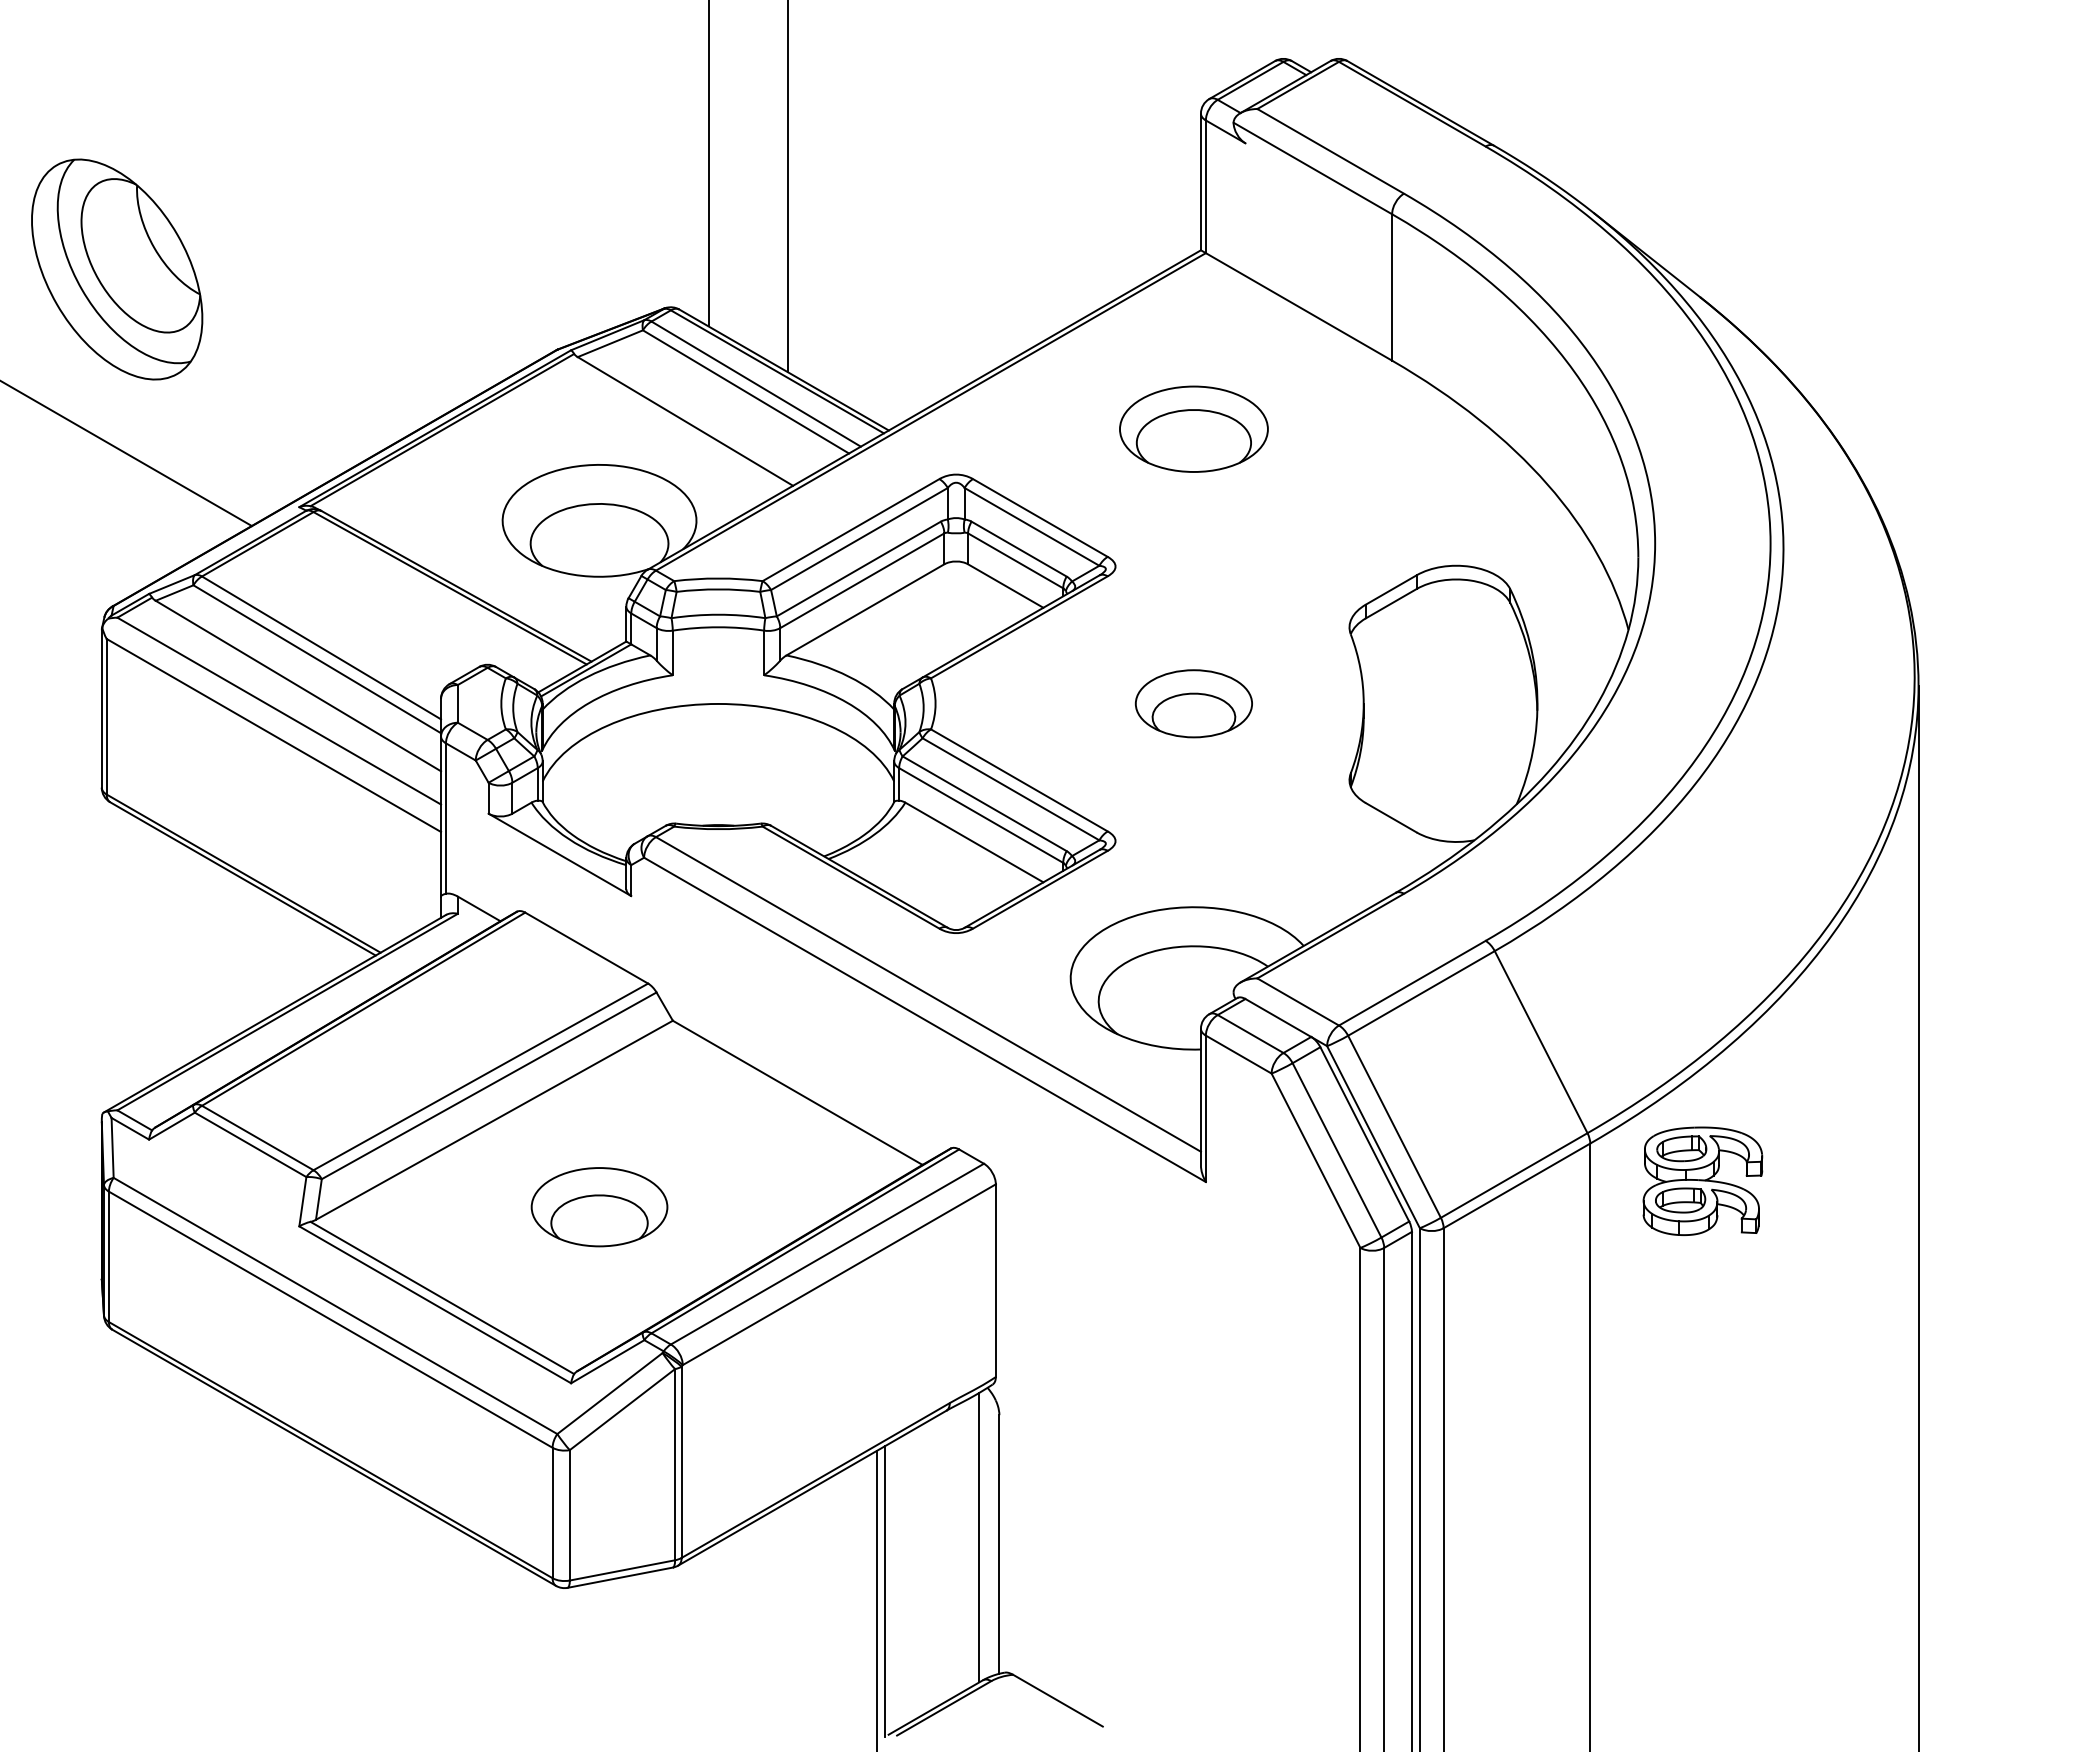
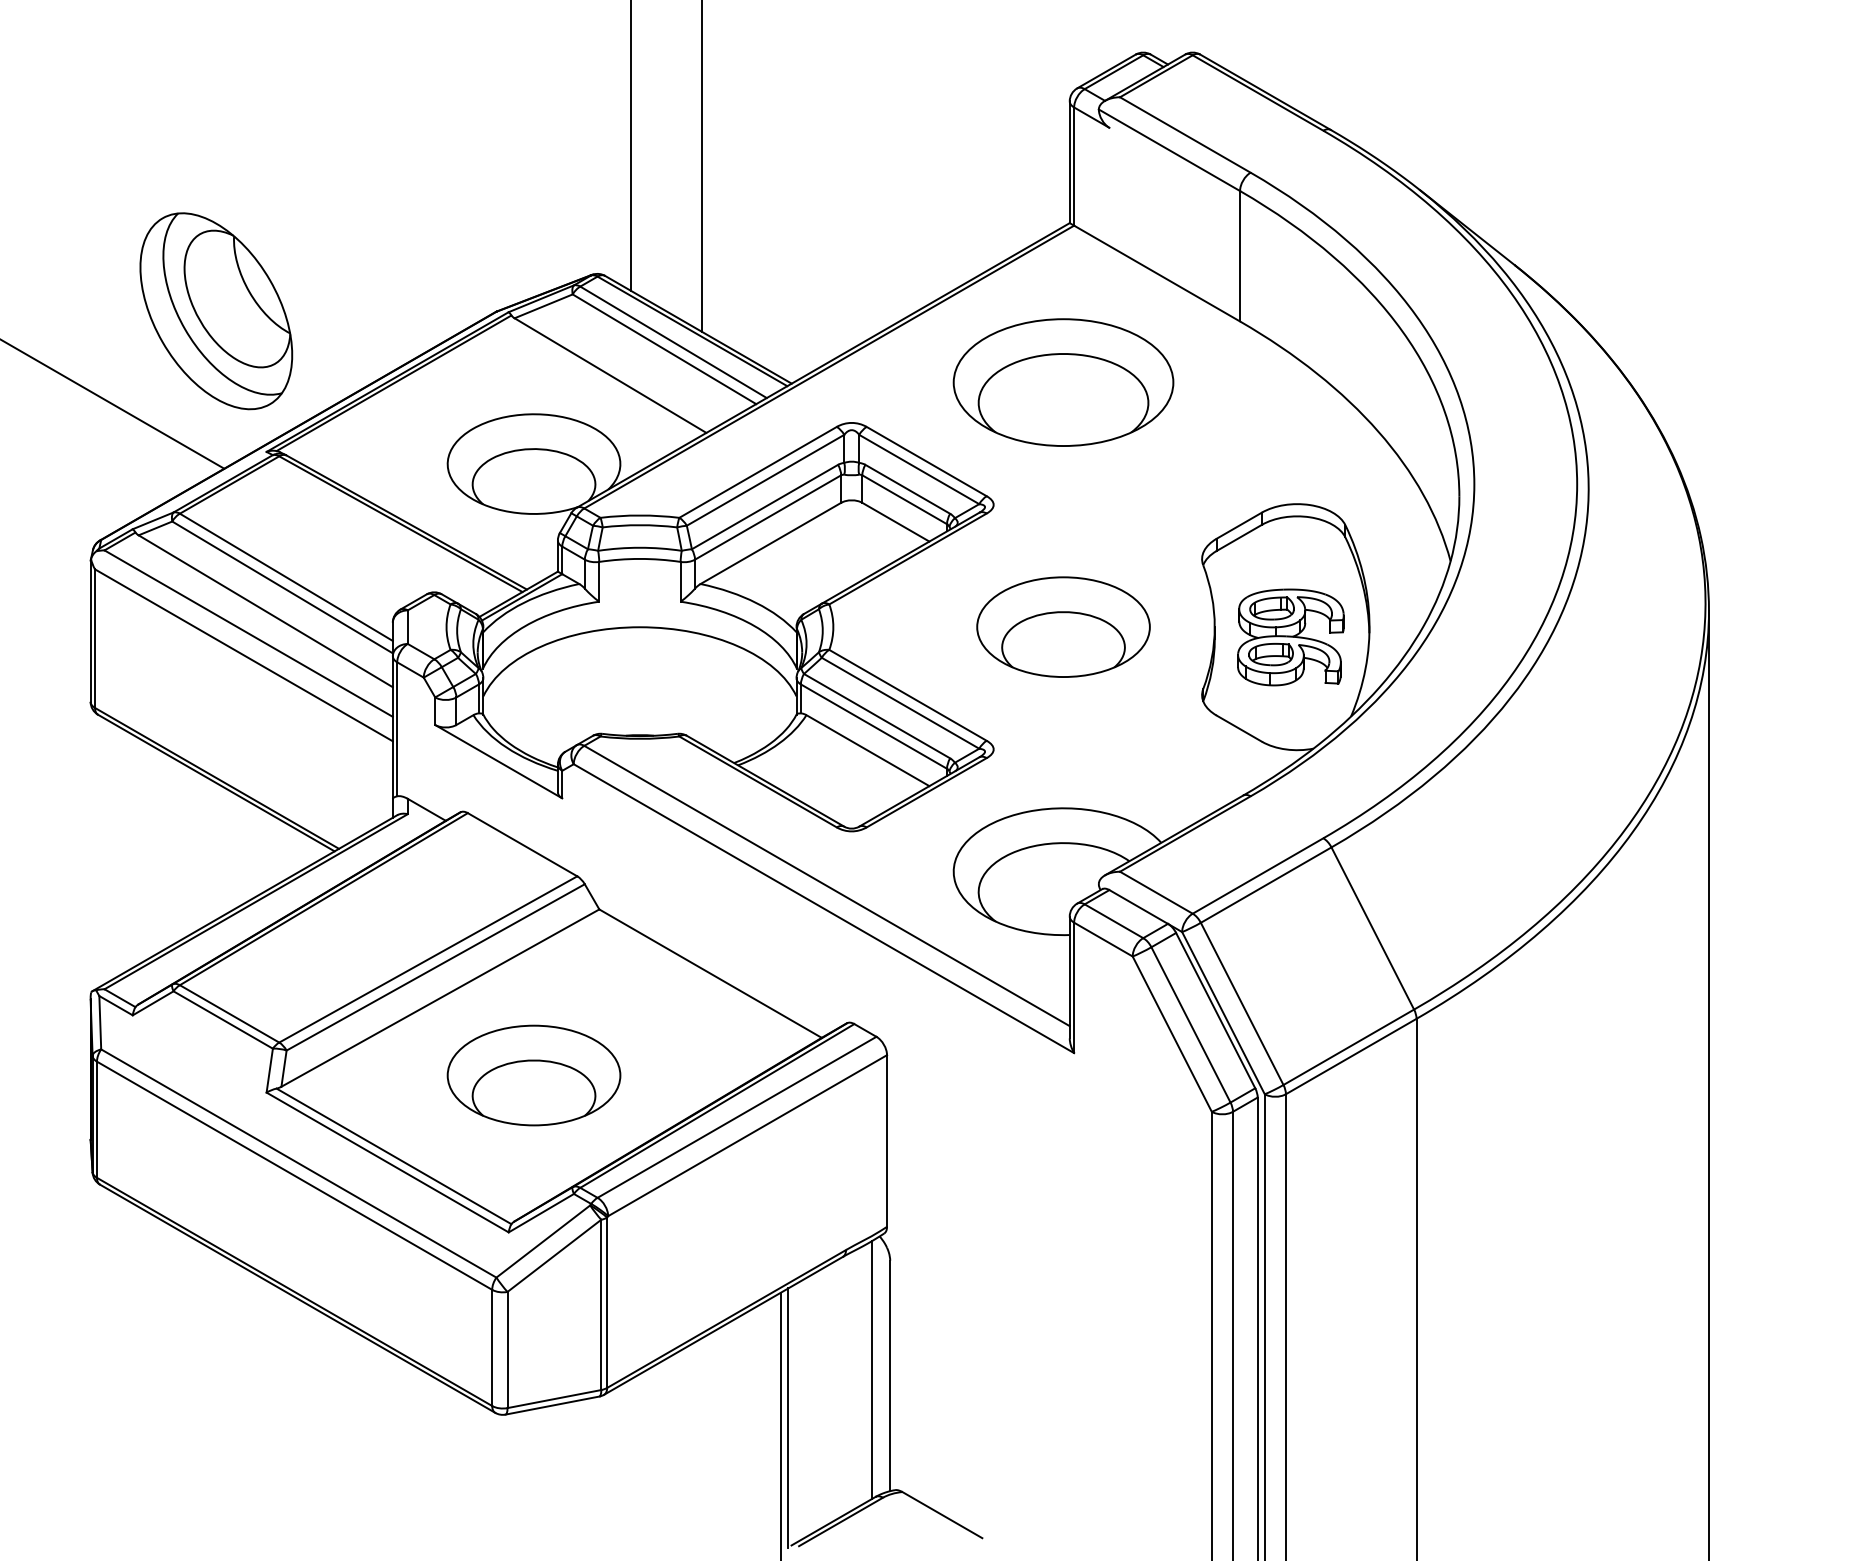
part: (117, 269) -> (216, 311), moved
part: (1193, 429) -> (1063, 382), size x1.67
part: (1193, 703) -> (1063, 626), size x1.67
part: (1702, 1181) -> (1290, 637), moved
part: (598, 1207) -> (533, 1075), size x1.43

